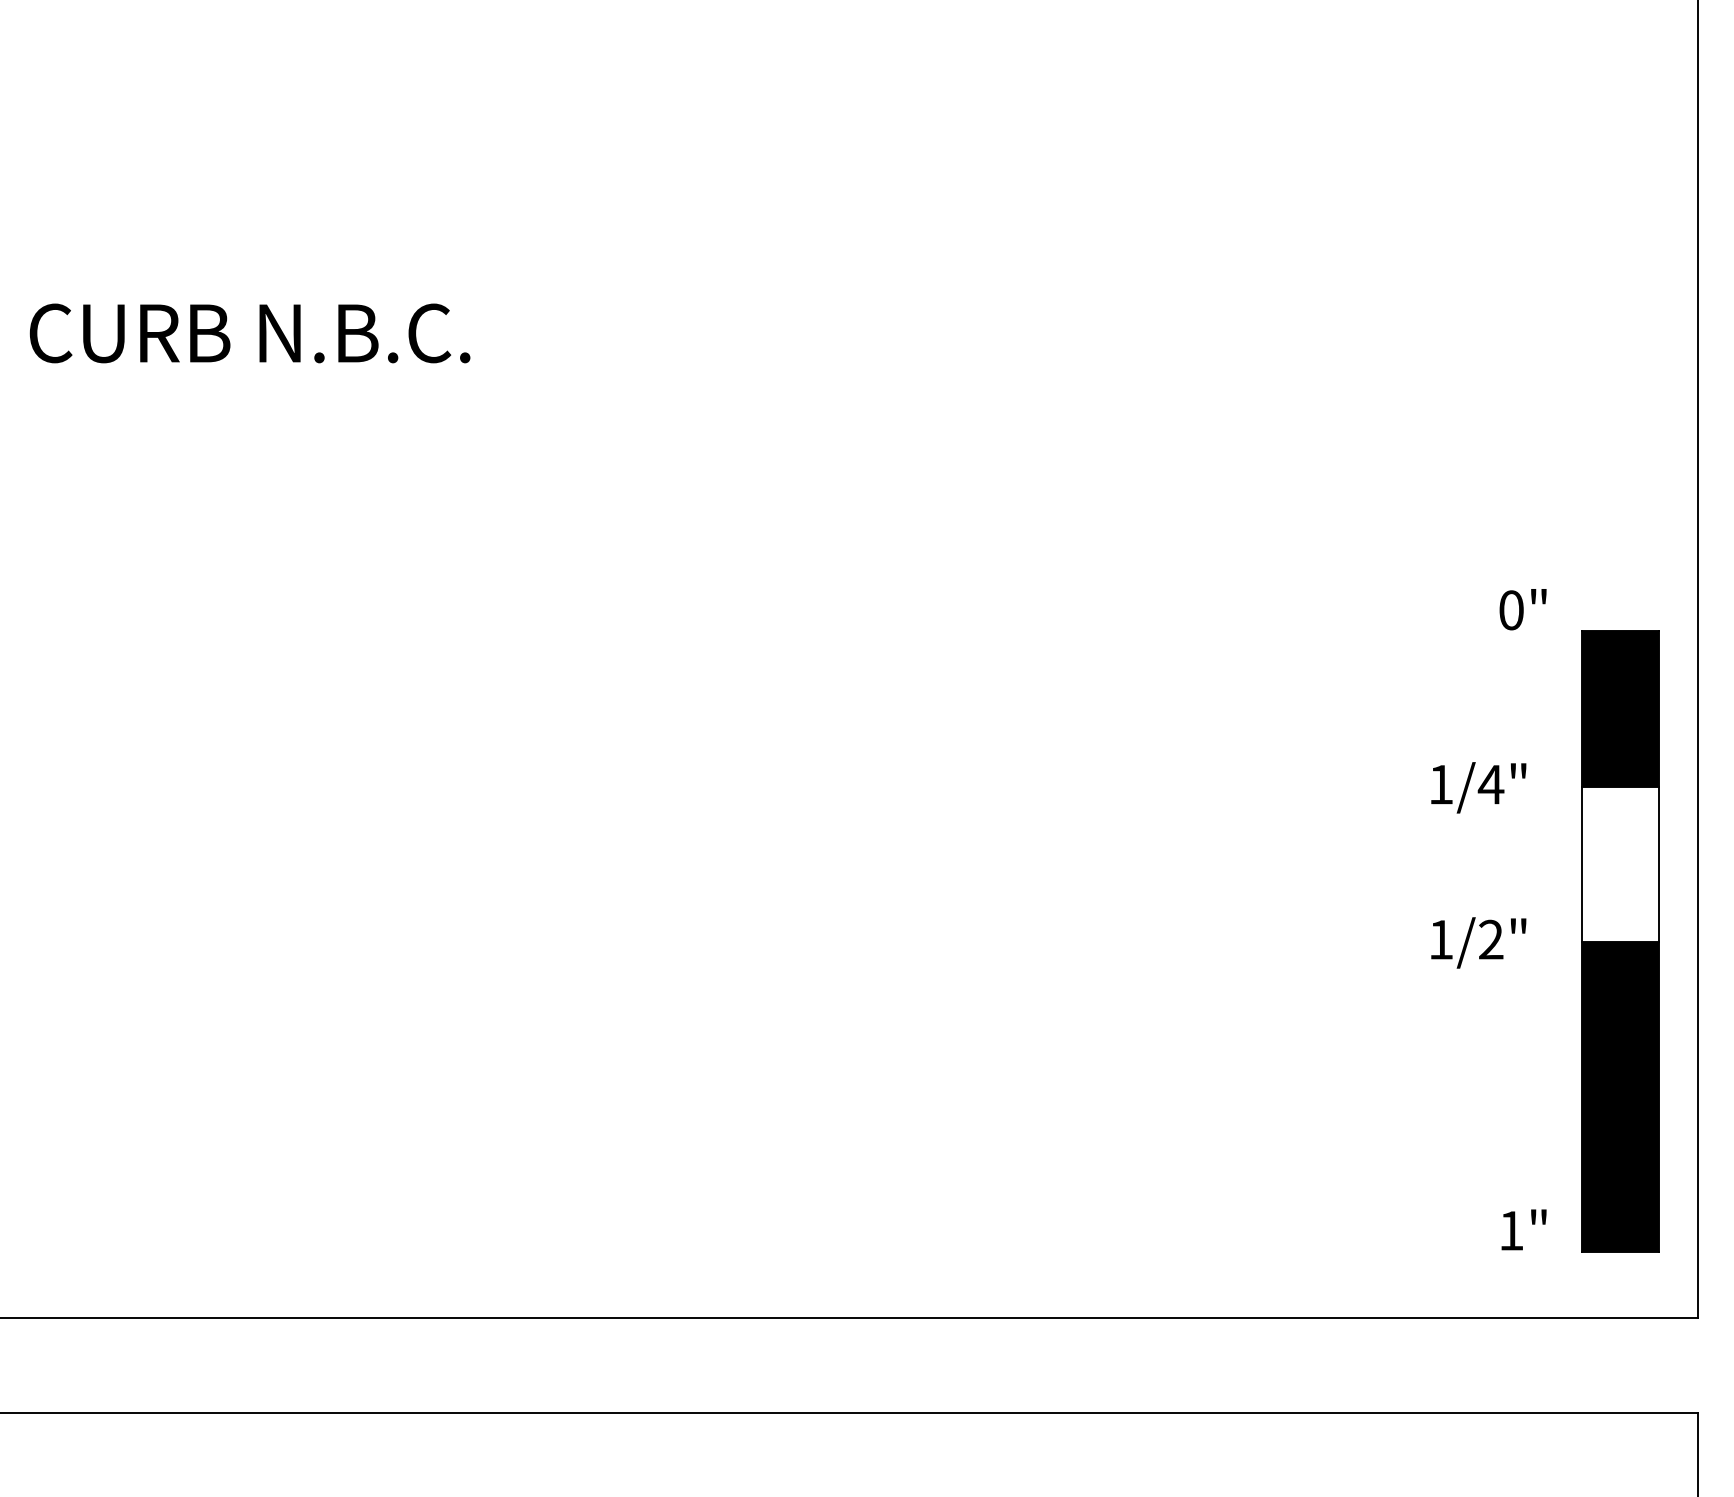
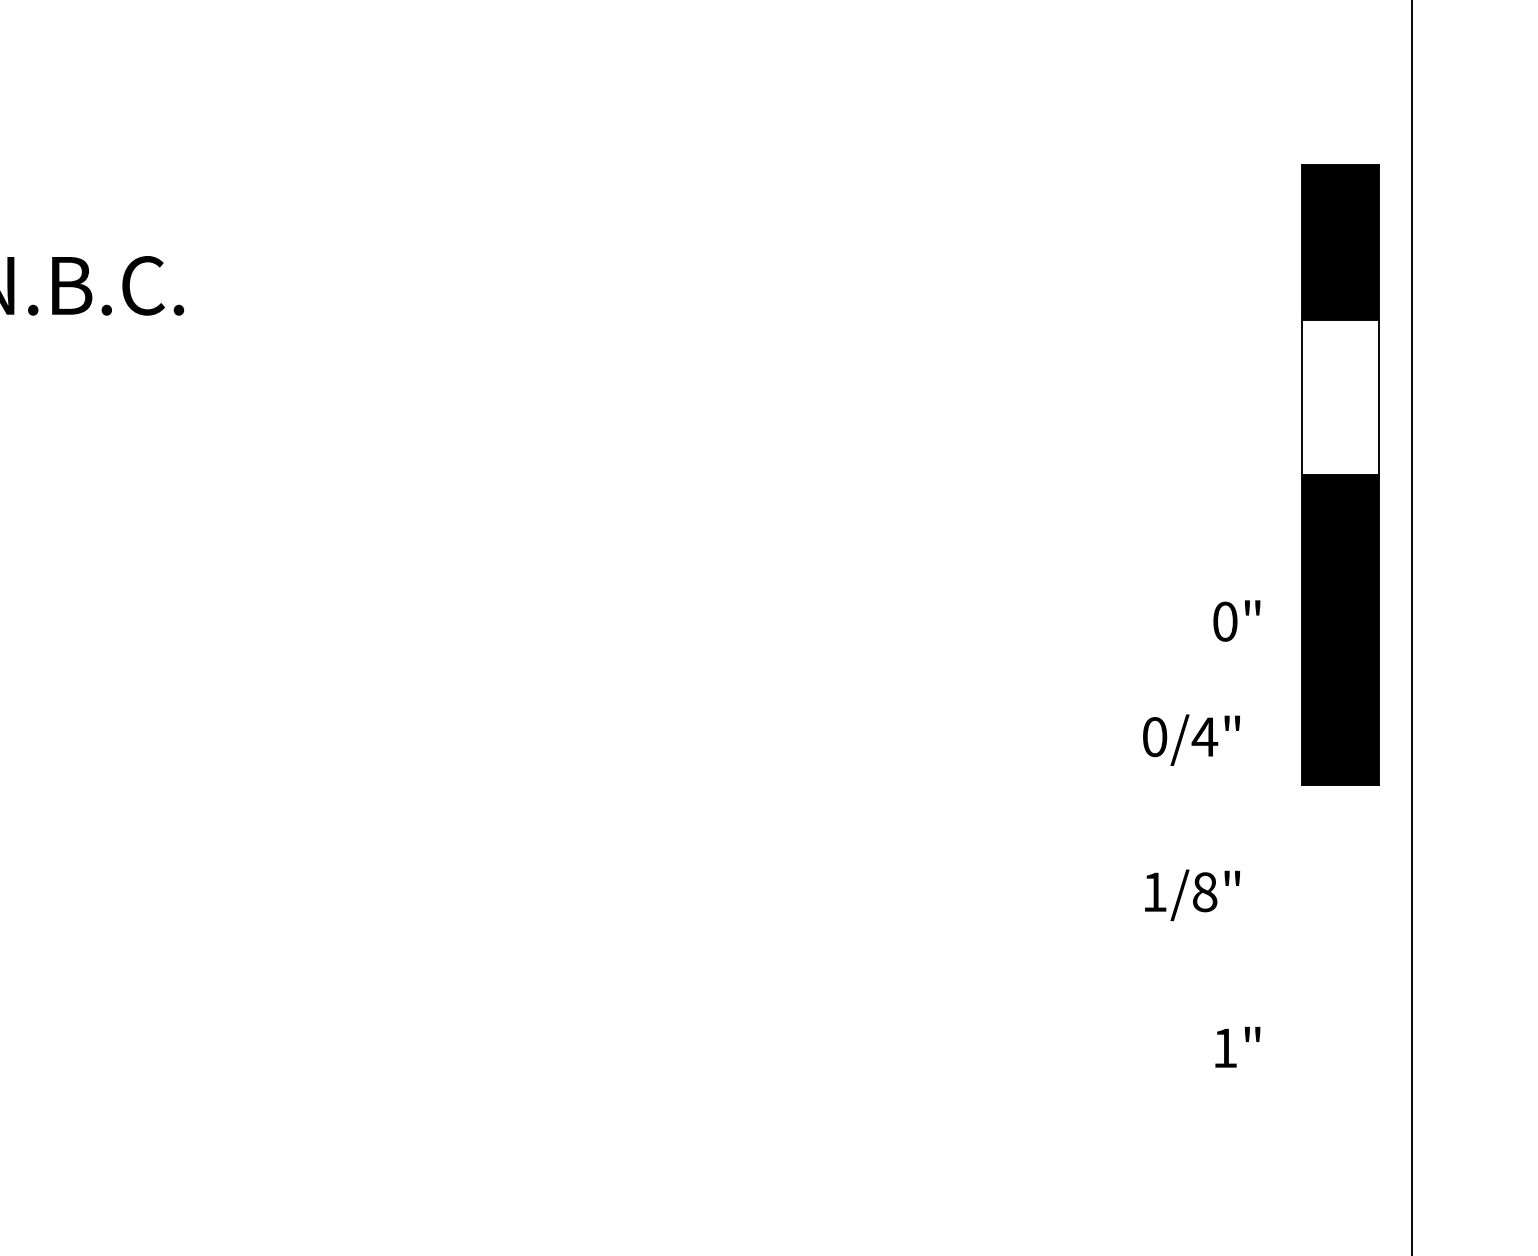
text: (1522, 609) -> (1236, 620), moved
text: (1441, 784) -> (1155, 736), 1/4" -> 0/4"
text: (1491, 939) -> (1205, 891), 1/2" -> 1/8"
part: (1620, 941) -> (1340, 474), moved
text: (1523, 1229) -> (1237, 1046), moved

